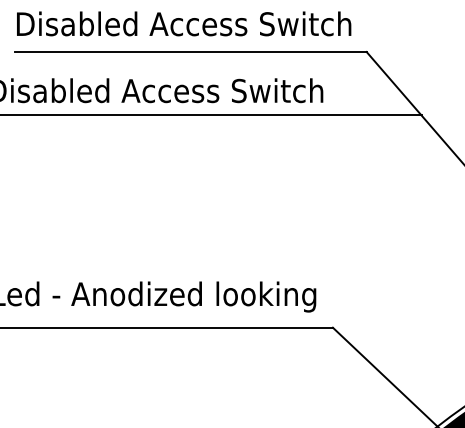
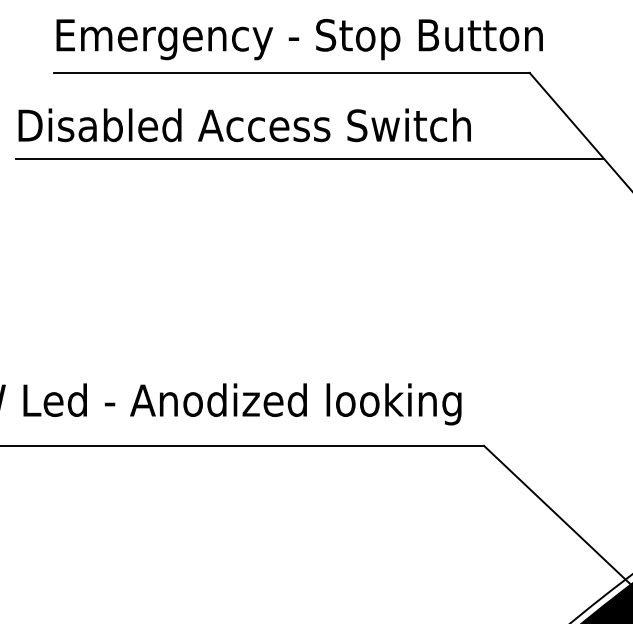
text: (197, 27) -> (301, 39), Disabled Access Switch -> Emergency - Stop Button

